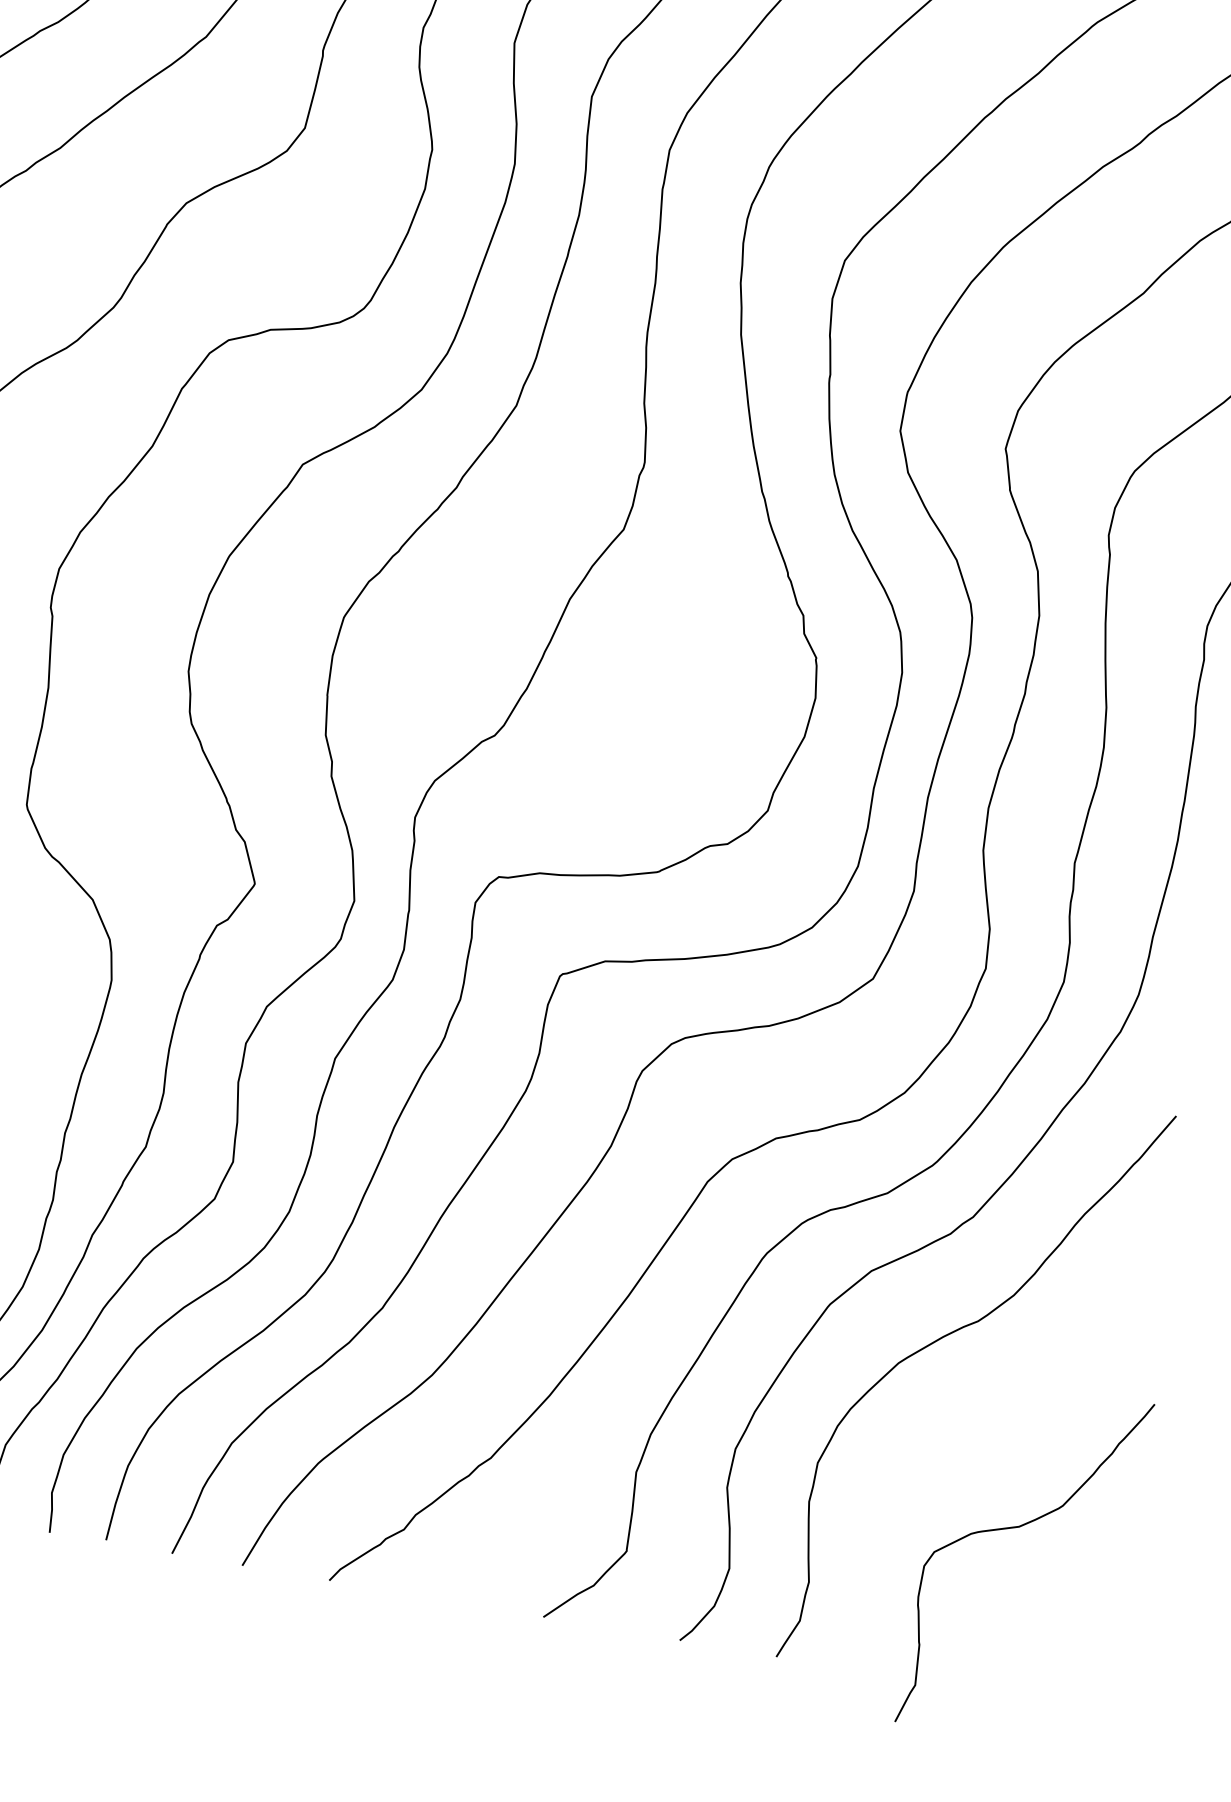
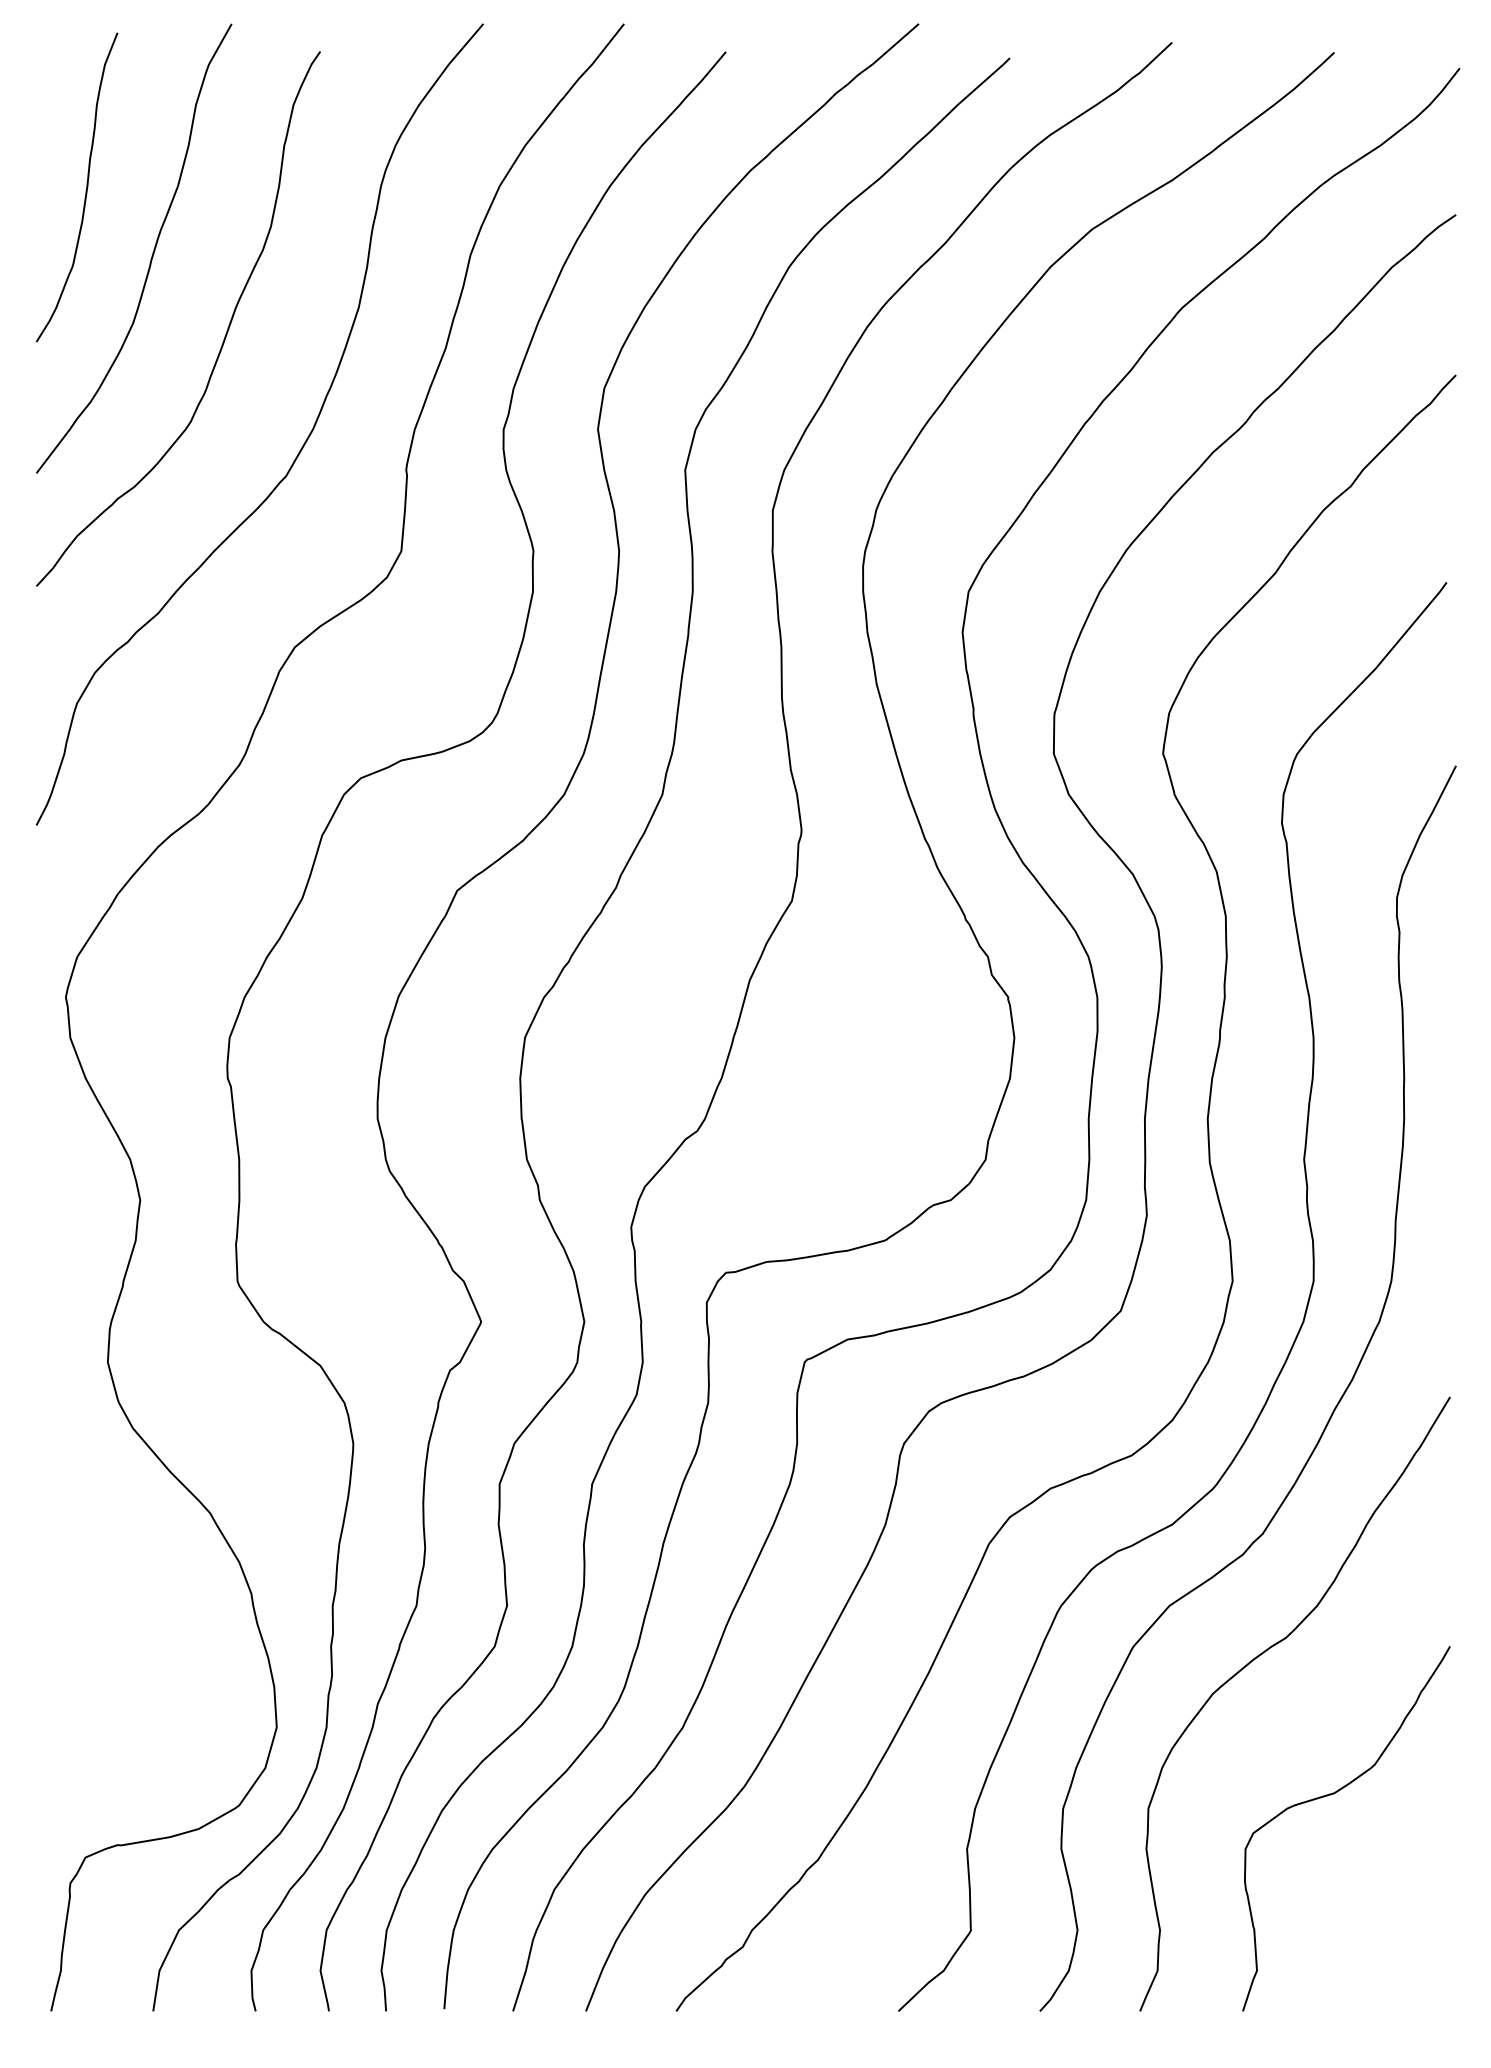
curve: (1018, 1528) -> (1334, 1794), moved

